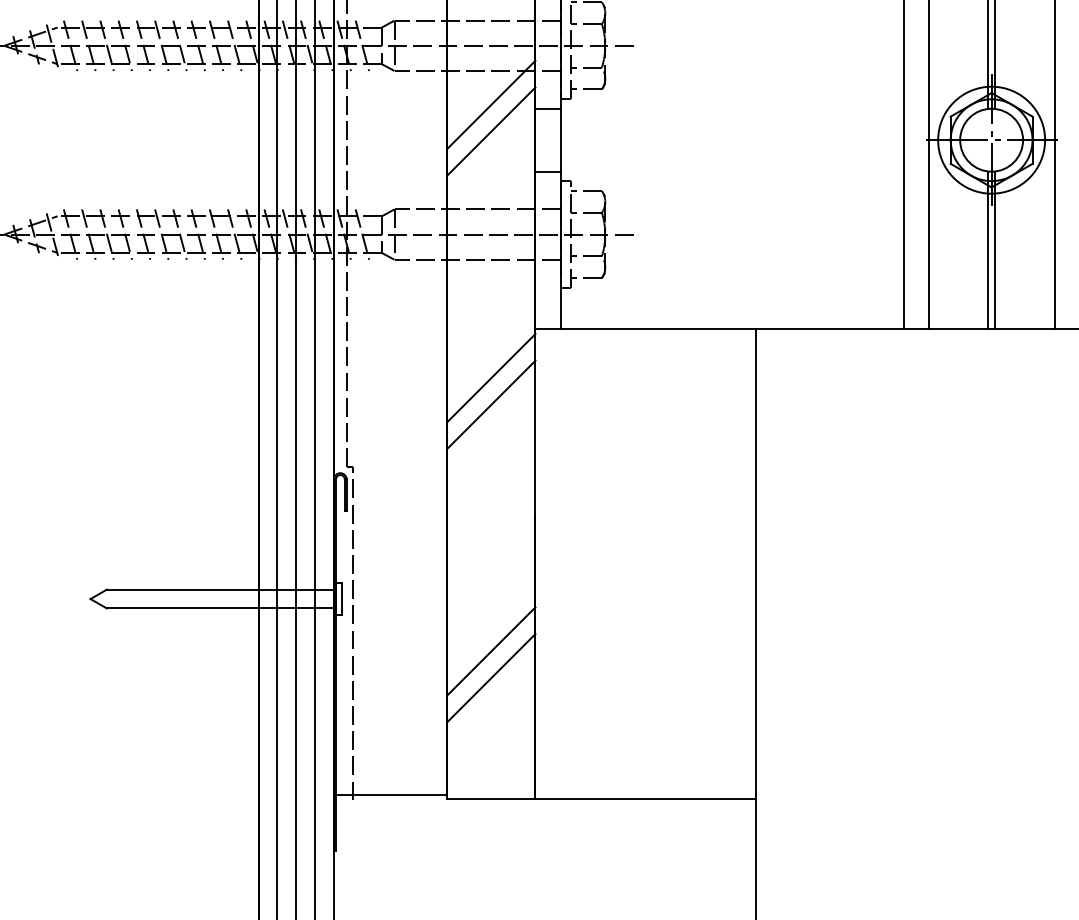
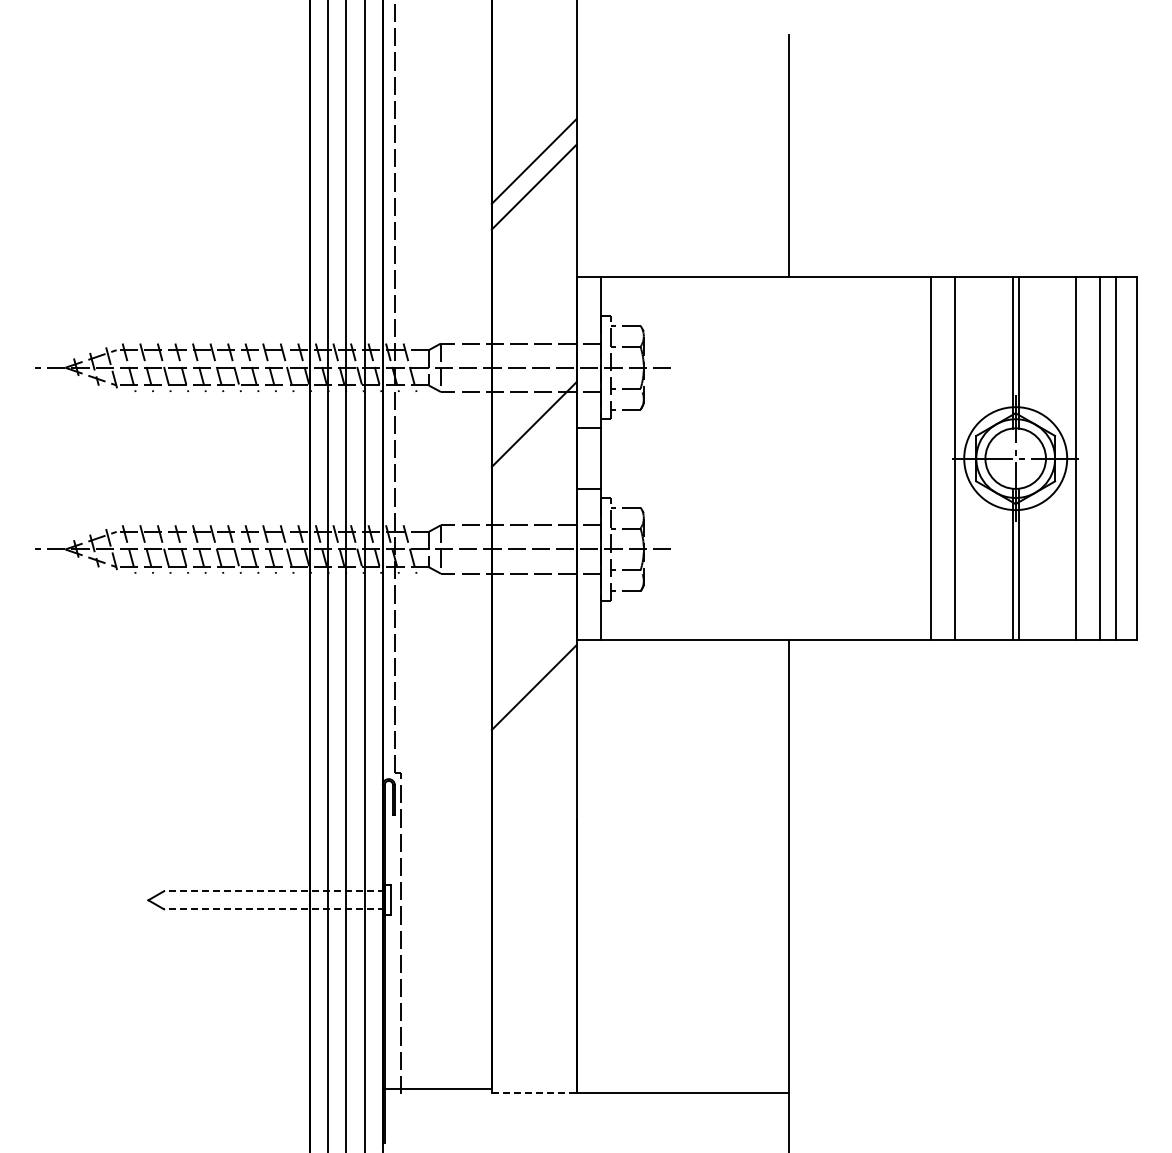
line: (490, 130) -> (533, 449), removed
line: (490, 403) -> (533, 712), removed
line: (220, 589) -> (273, 891), solid -> dashed
line: (220, 608) -> (273, 909), solid -> dashed
line: (490, 651) -> (533, 950), removed
line: (490, 678) -> (533, 976), removed
line: (491, 798) -> (534, 1092), solid -> dashed

